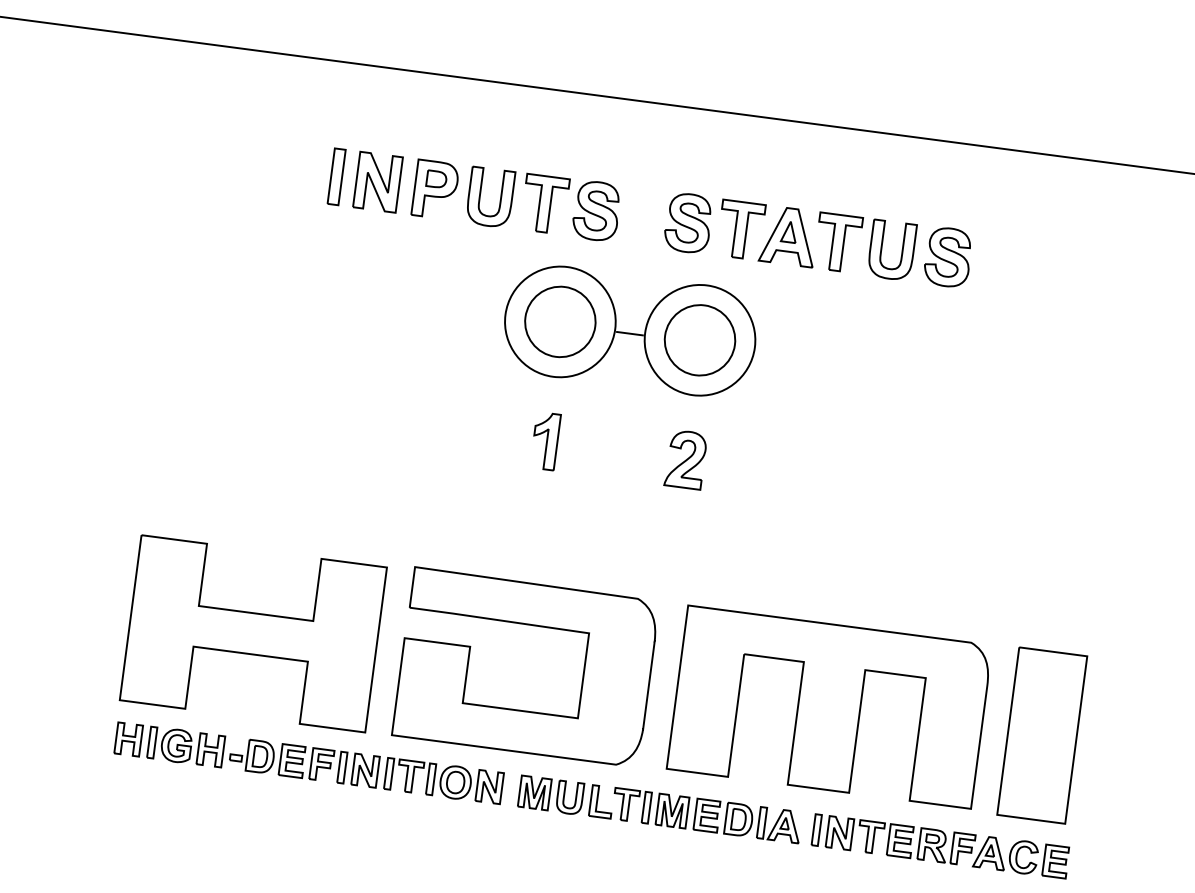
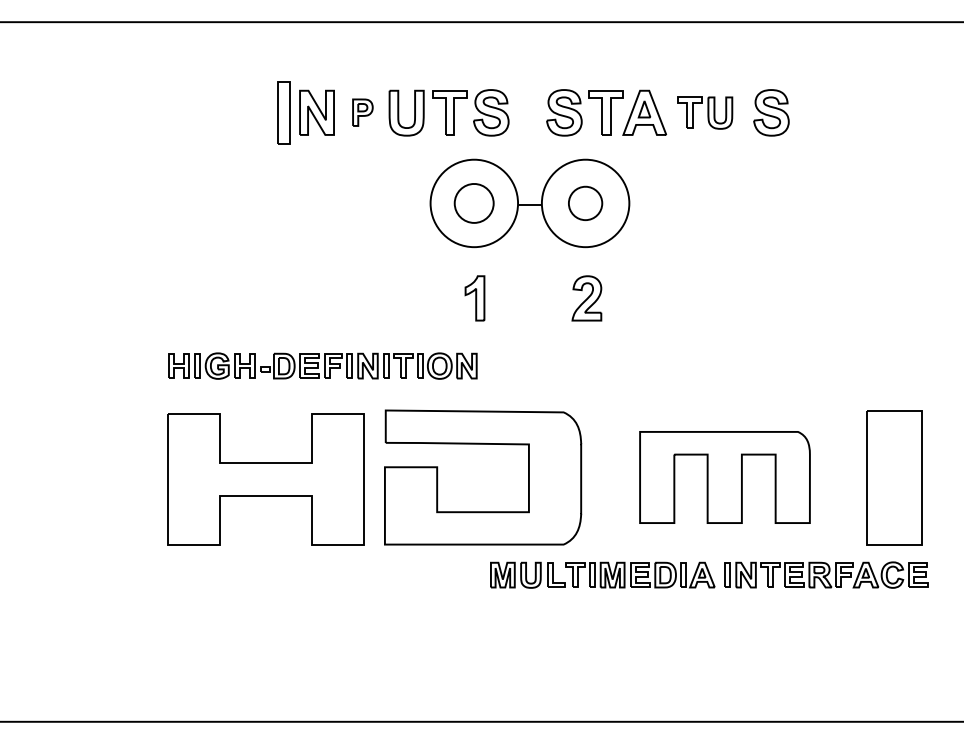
part: (335, 176) -> (283, 112), size x1.4
part: (435, 189) -> (362, 112), size x0.6
part: (865, 246) -> (705, 112), size x0.7
part: (559, 321) -> (473, 203), size x0.7
part: (699, 340) -> (585, 203), size x0.6
part: (829, 707) -> (724, 477), size x0.7
part: (308, 762) -> (322, 365), moved

